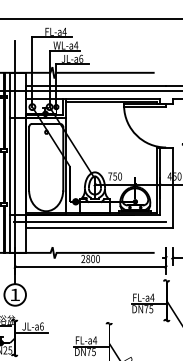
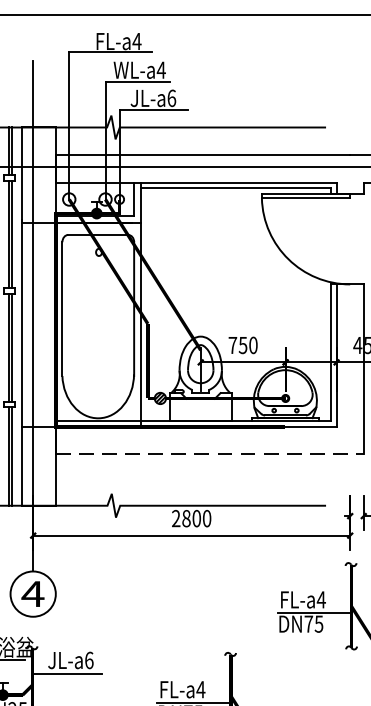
line: (90, 221) -> (191, 439), removed
line: (99, 228) -> (210, 454), solid -> dashed
text: (14, 294) -> (31, 593), 1 -> 4

